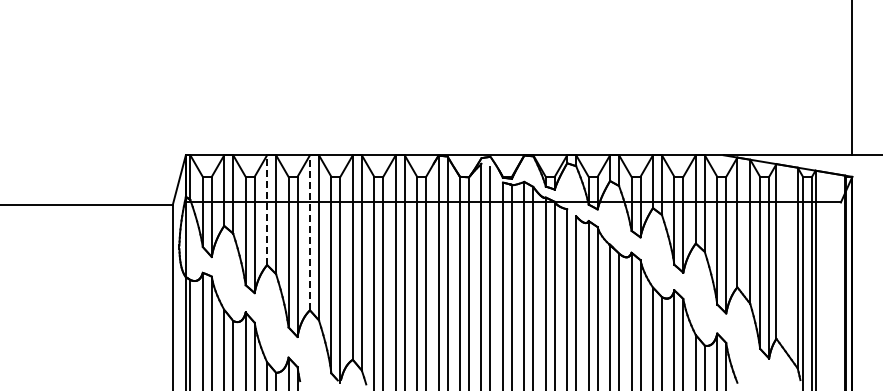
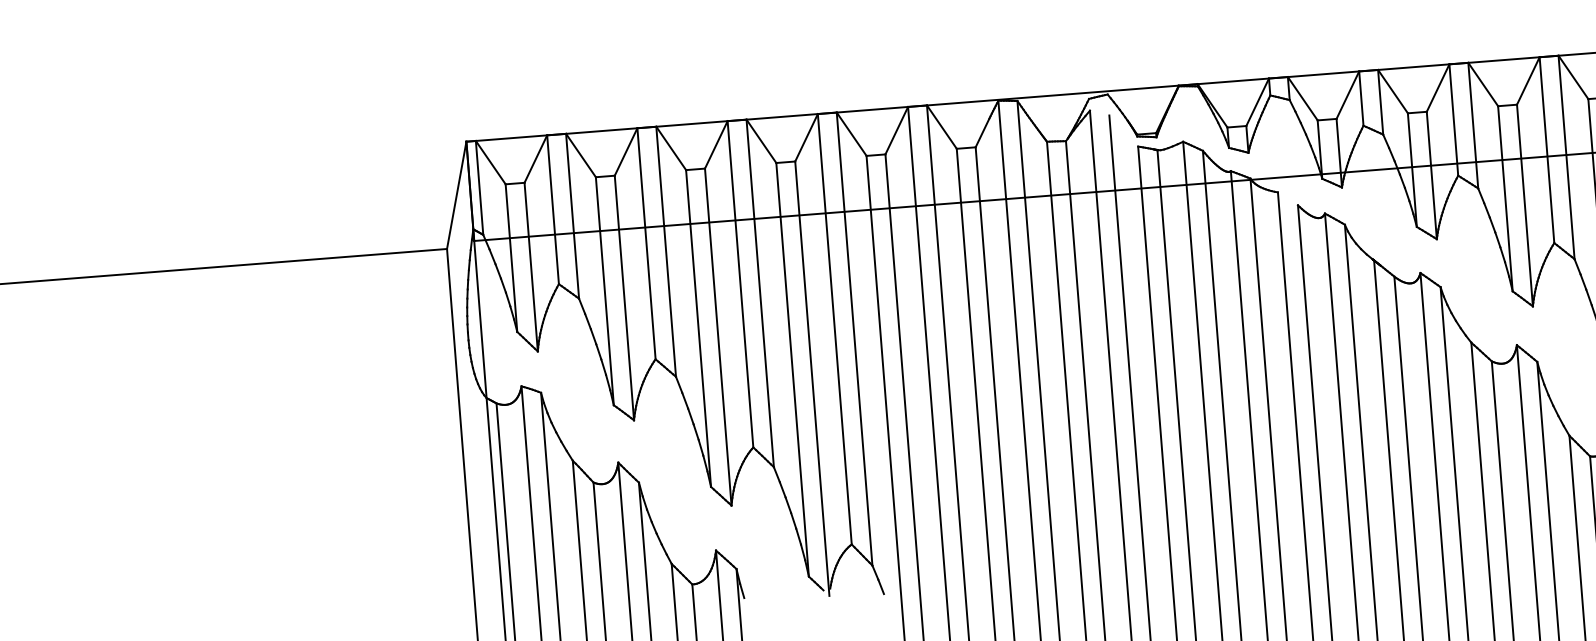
line: (267, 210) -> (647, 244), dashed -> solid
line: (309, 232) -> (739, 283), dashed -> solid

